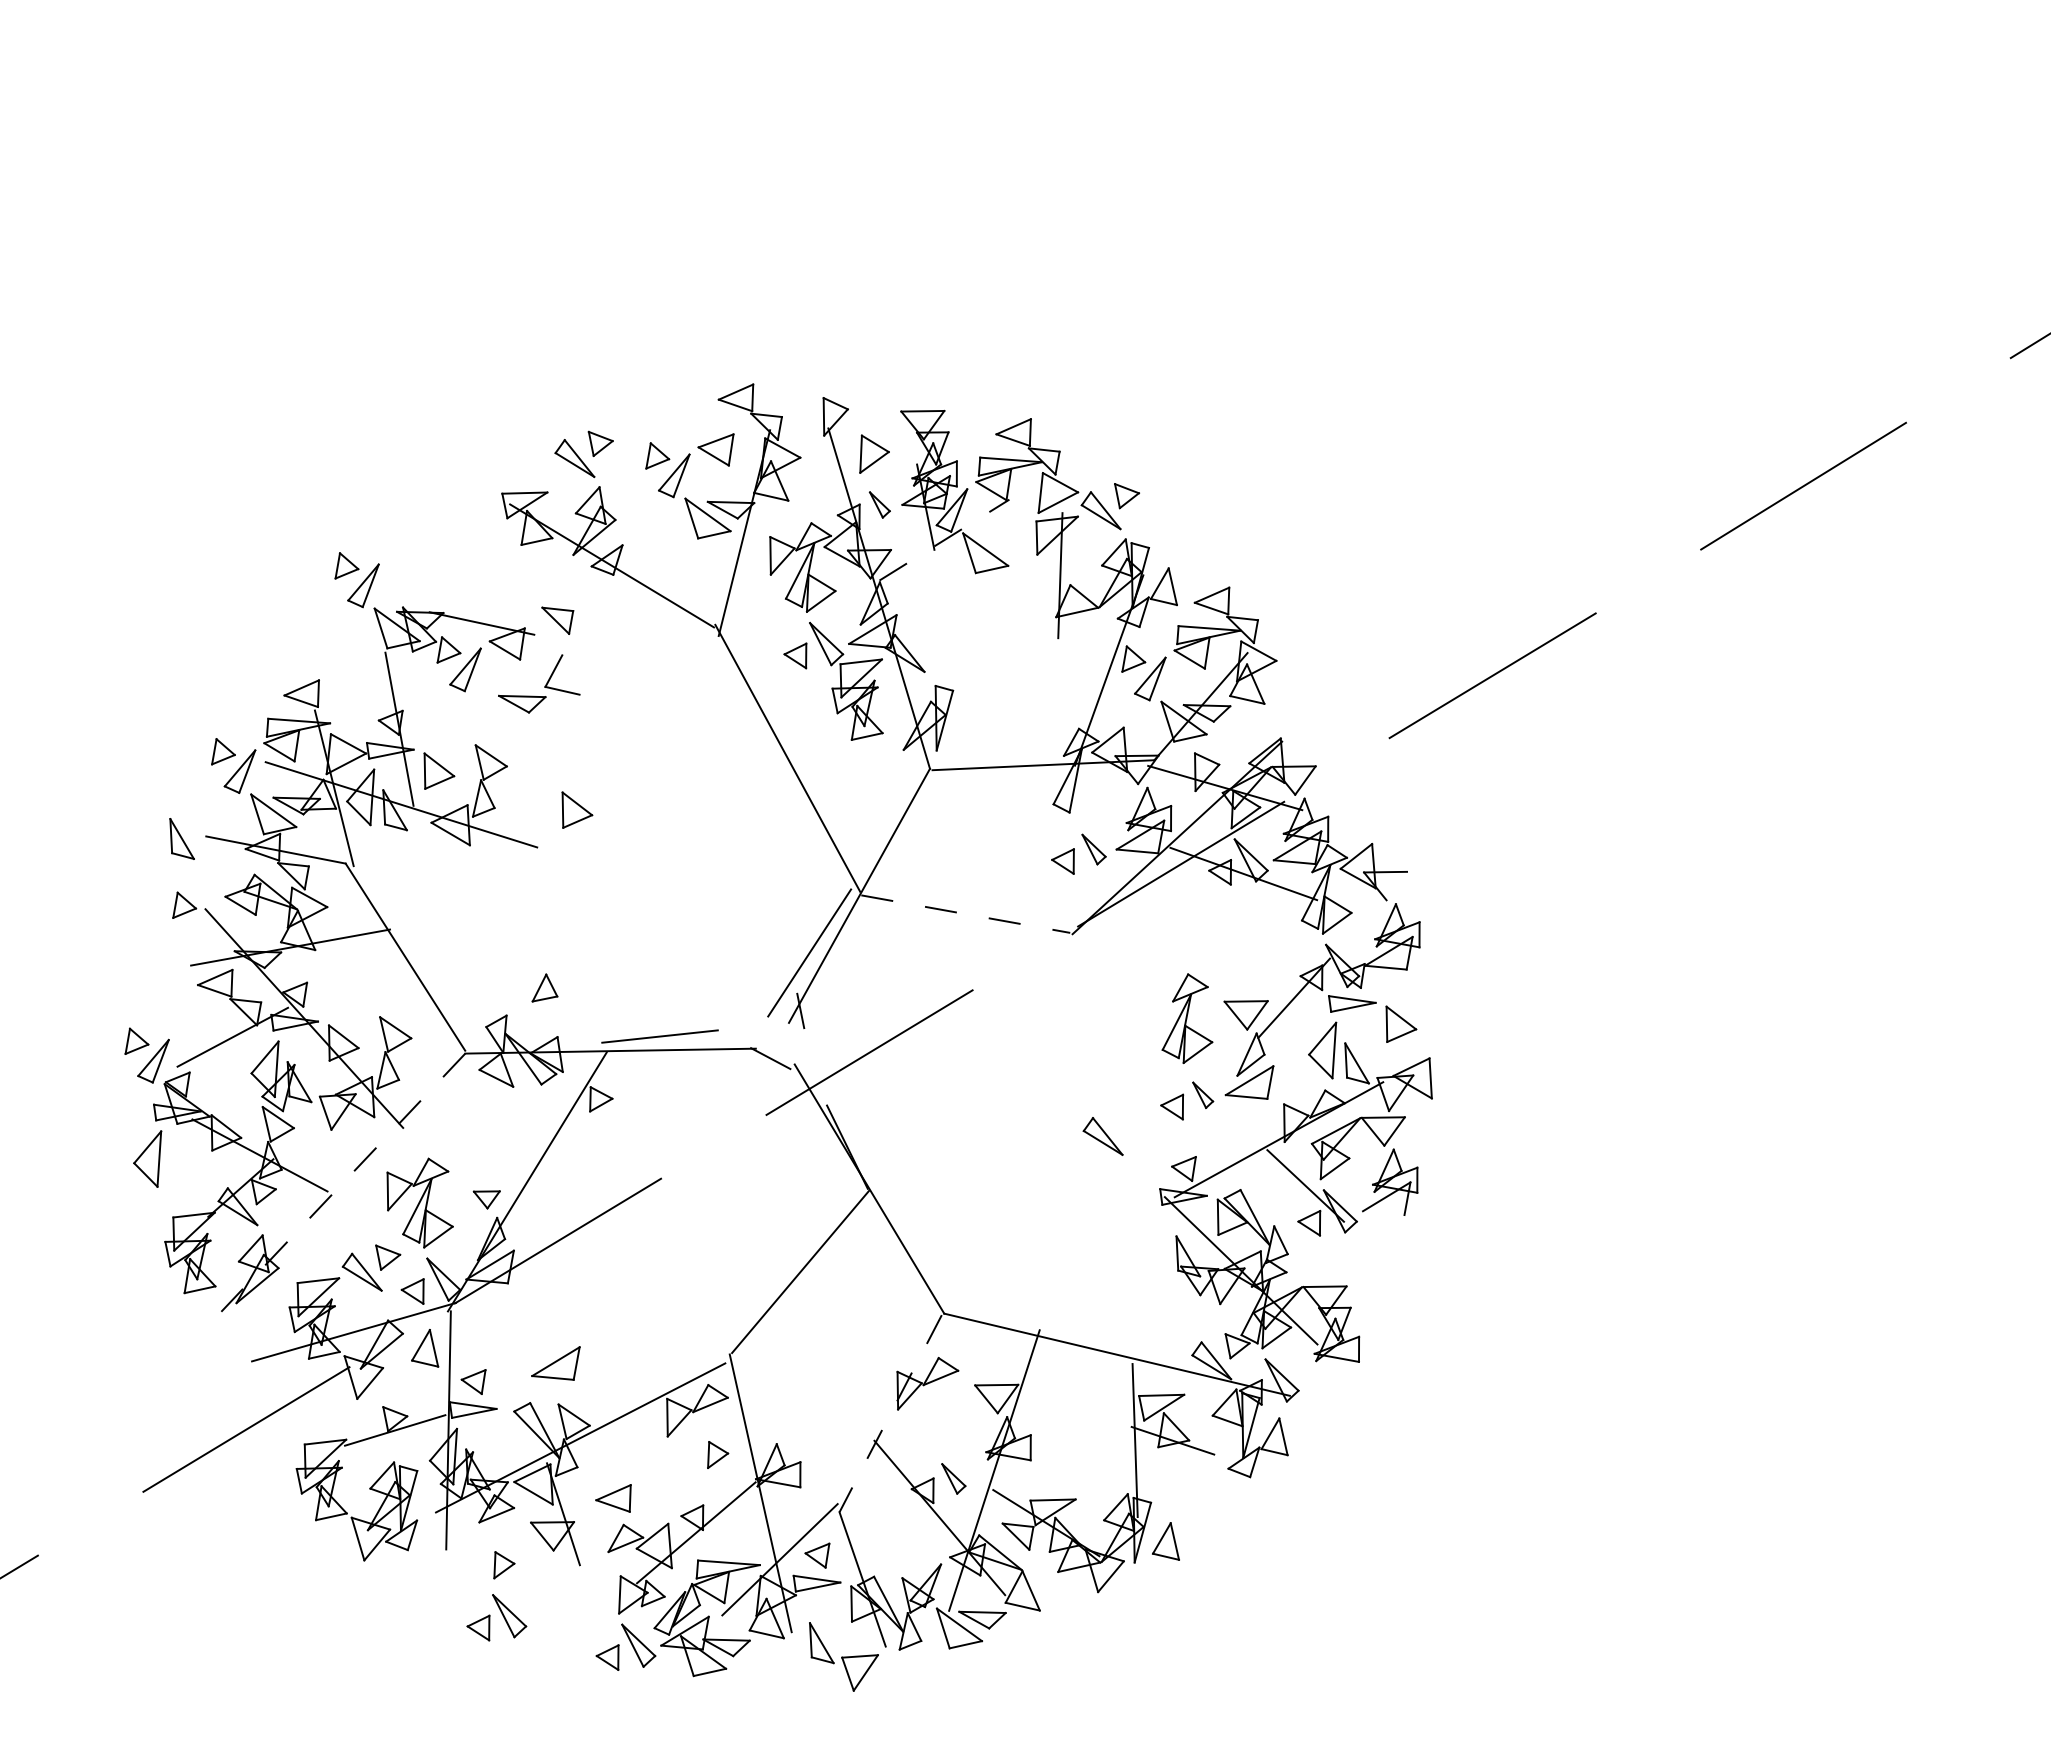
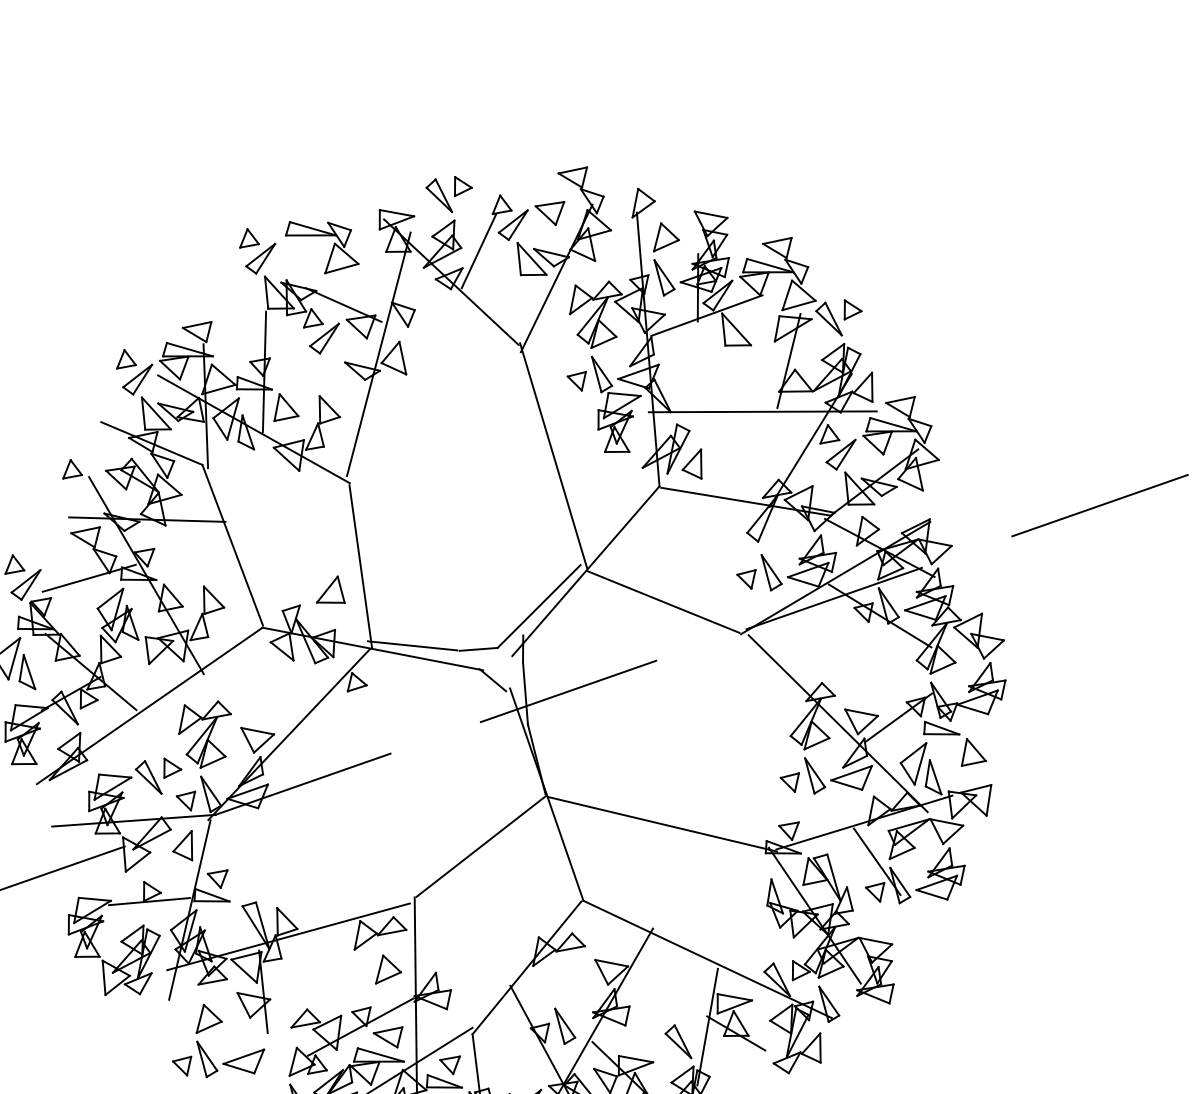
part: (879, 504) -> (663, 278), size x1.67
line: (638, 519) -> (478, 251), added
line: (944, 540) -> (706, 315), dashed -> solid
part: (452, 555) -> (332, 248), added
line: (1040, 646) -> (762, 411), added
line: (570, 674) -> (402, 357), added
line: (539, 676) -> (378, 354), added
part: (967, 729) -> (694, 462), added
part: (577, 809) -> (386, 460), removed
part: (181, 838) -> (29, 671), moved
part: (1093, 849) -> (770, 573), size x1.43
line: (1396, 885) -> (993, 648), added
line: (966, 914) -> (663, 602), dashed -> solid
line: (573, 949) -> (361, 566), added
part: (544, 987) -> (333, 590), size x1.43
line: (1219, 1021) -> (838, 723), added
line: (744, 1023) -> (478, 649), added
line: (815, 1066) -> (525, 693), added
part: (1202, 1095) -> (813, 776), size x1.67
part: (1102, 1136) -> (678, 1040), moved
line: (343, 1182) -> (149, 705), dashed -> solid
line: (1024, 1195) -> (662, 824), added
part: (486, 1199) -> (255, 741), size x1.67
line: (1383, 1213) -> (931, 895), added
part: (555, 1363) -> (243, 1058), moved
line: (890, 1414) -> (526, 968), dashed -> solid
part: (717, 1454) -> (389, 971), size x1.43
part: (953, 1478) -> (564, 1026), size x1.43
part: (613, 1498) -> (387, 1034), moved
part: (504, 1564) -> (210, 1020), size x1.43

